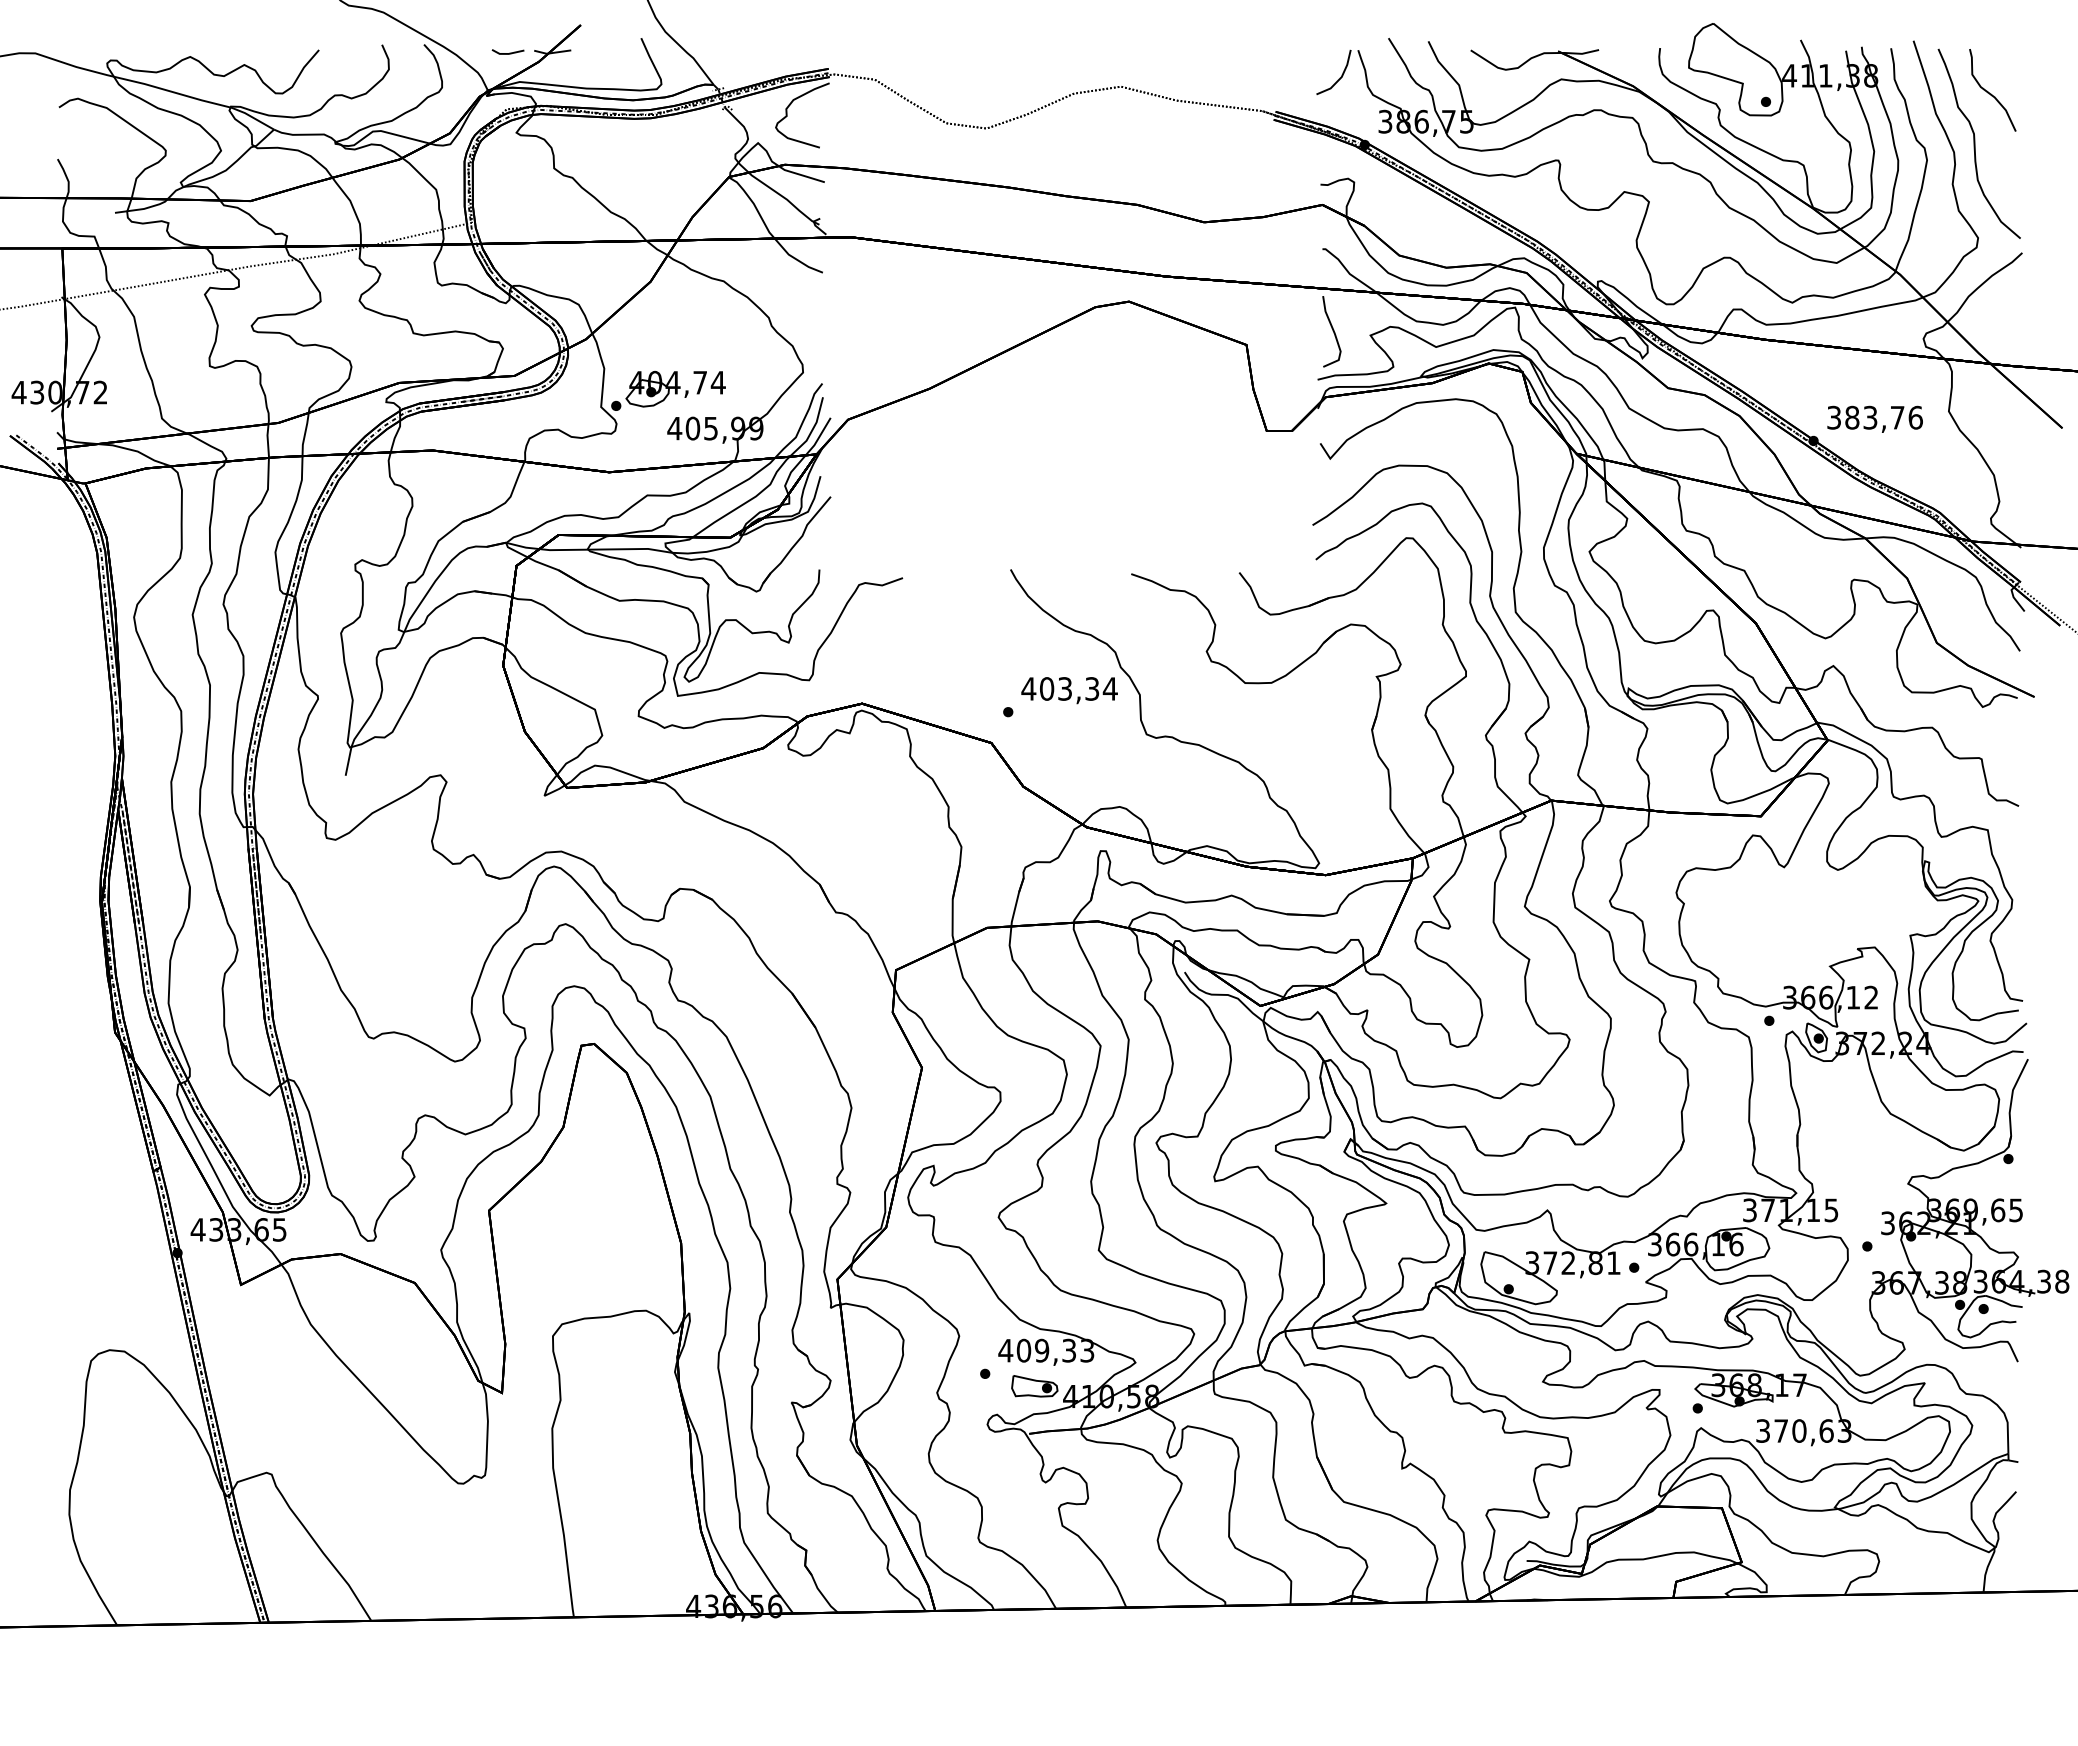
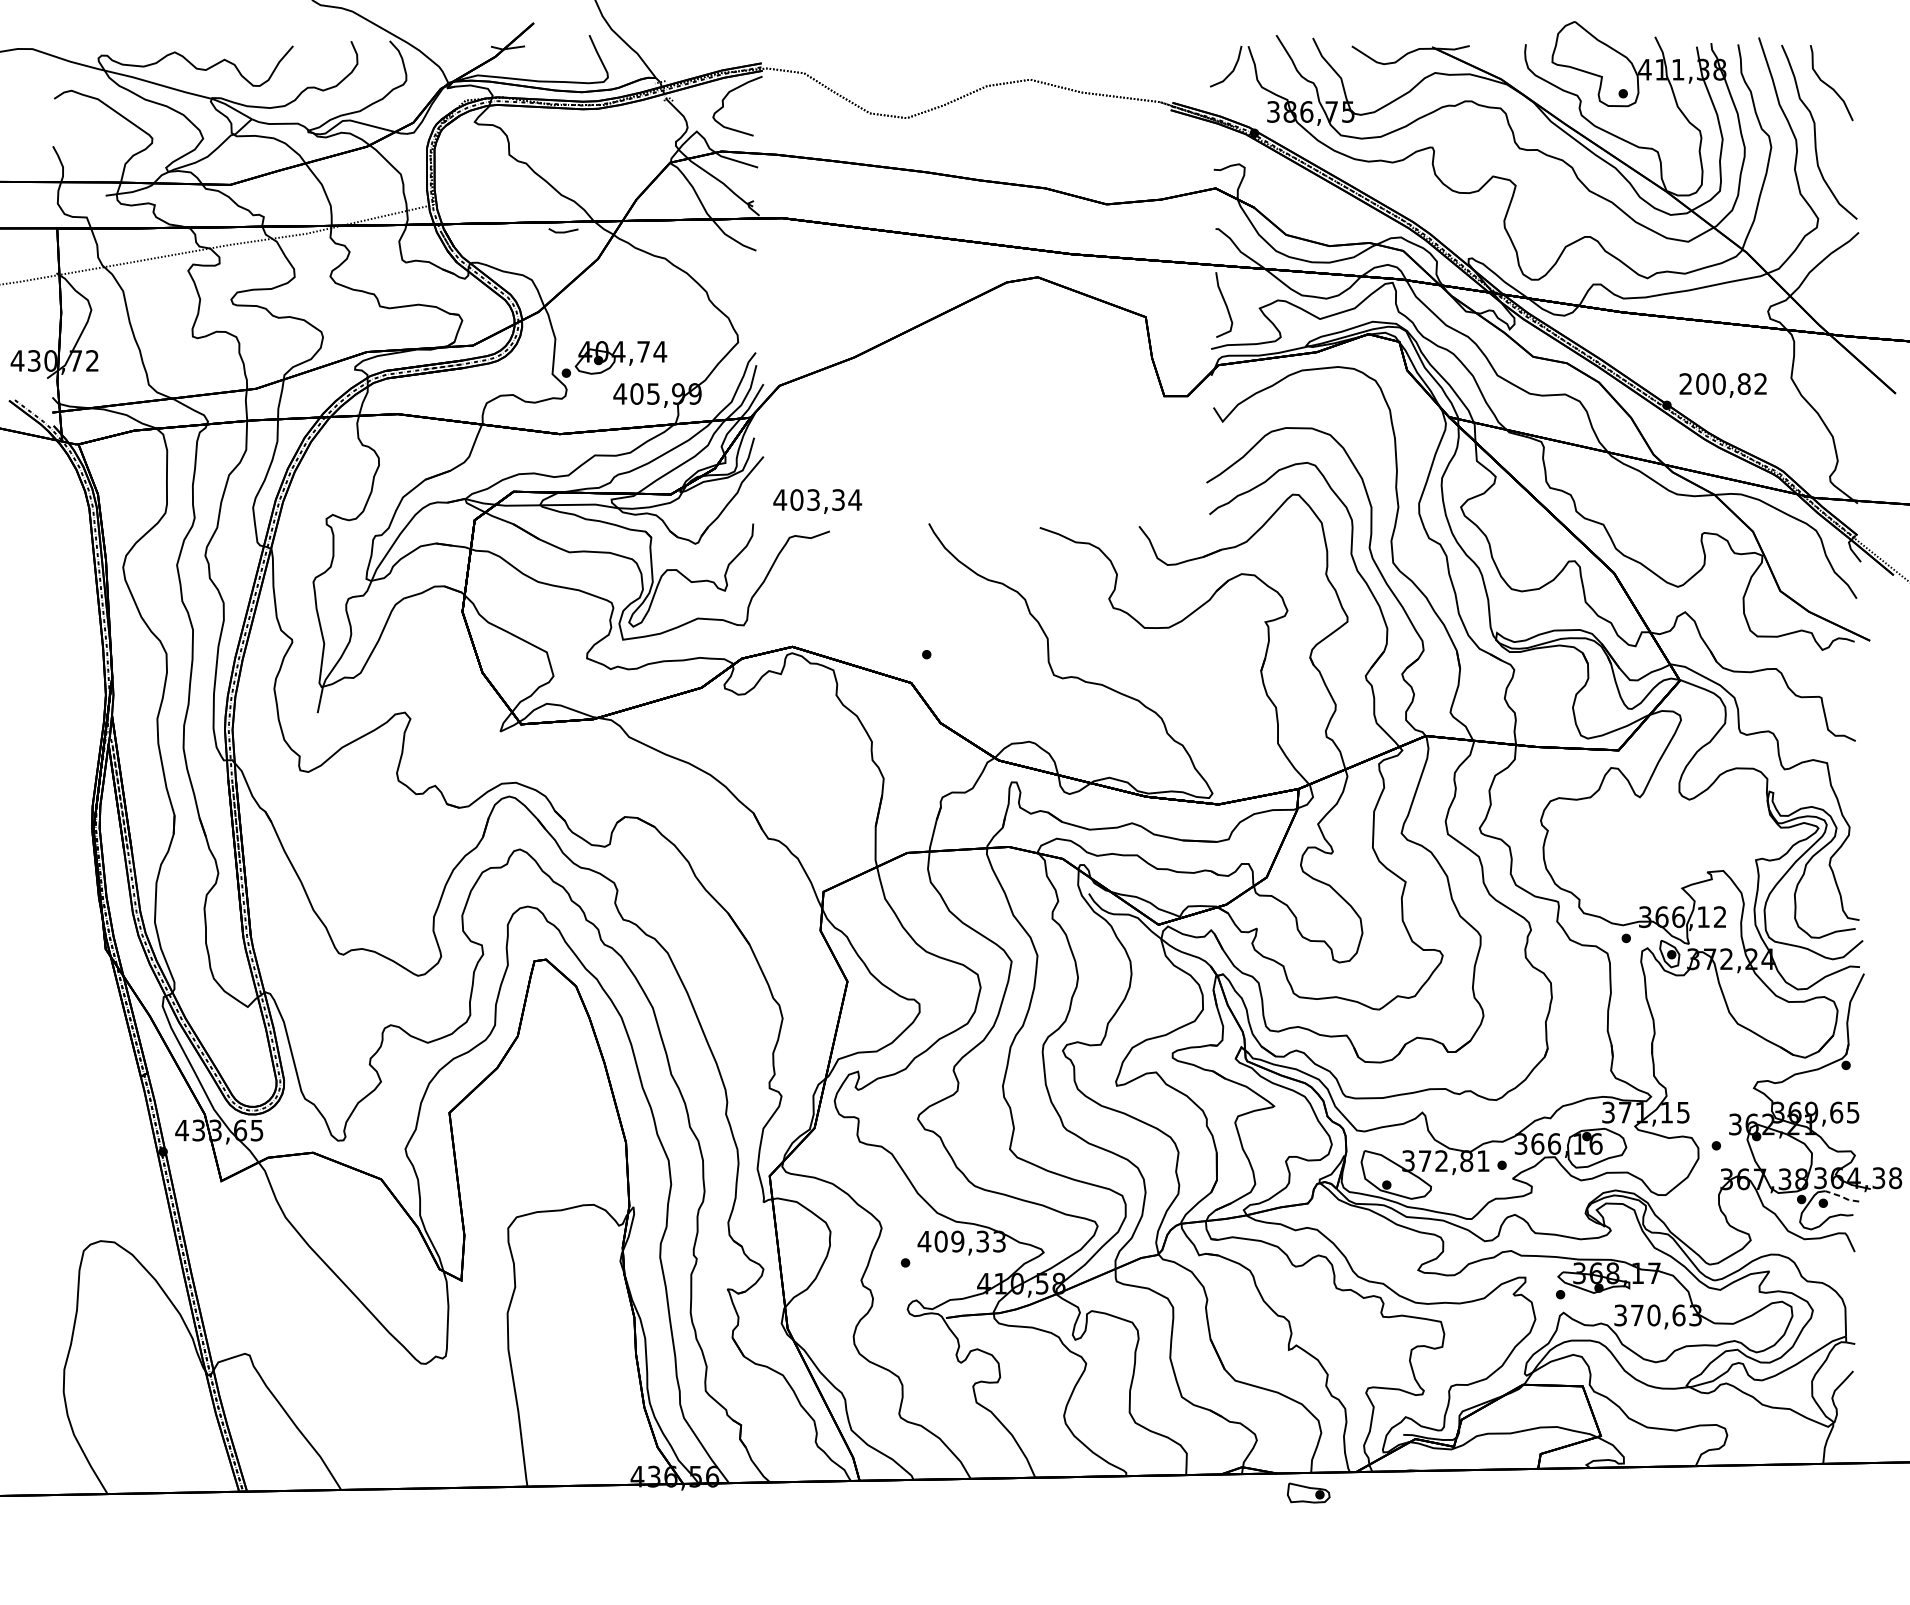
line: (507, 53) -> (562, 232), moved
text: (1874, 417) -> (1722, 383), 383,76 -> 200,82
text: (1069, 690) -> (817, 501), moved
line: (2003, 1302) -> (1841, 1197), solid -> dashed
part: (1034, 1386) -> (1308, 1493), moved

